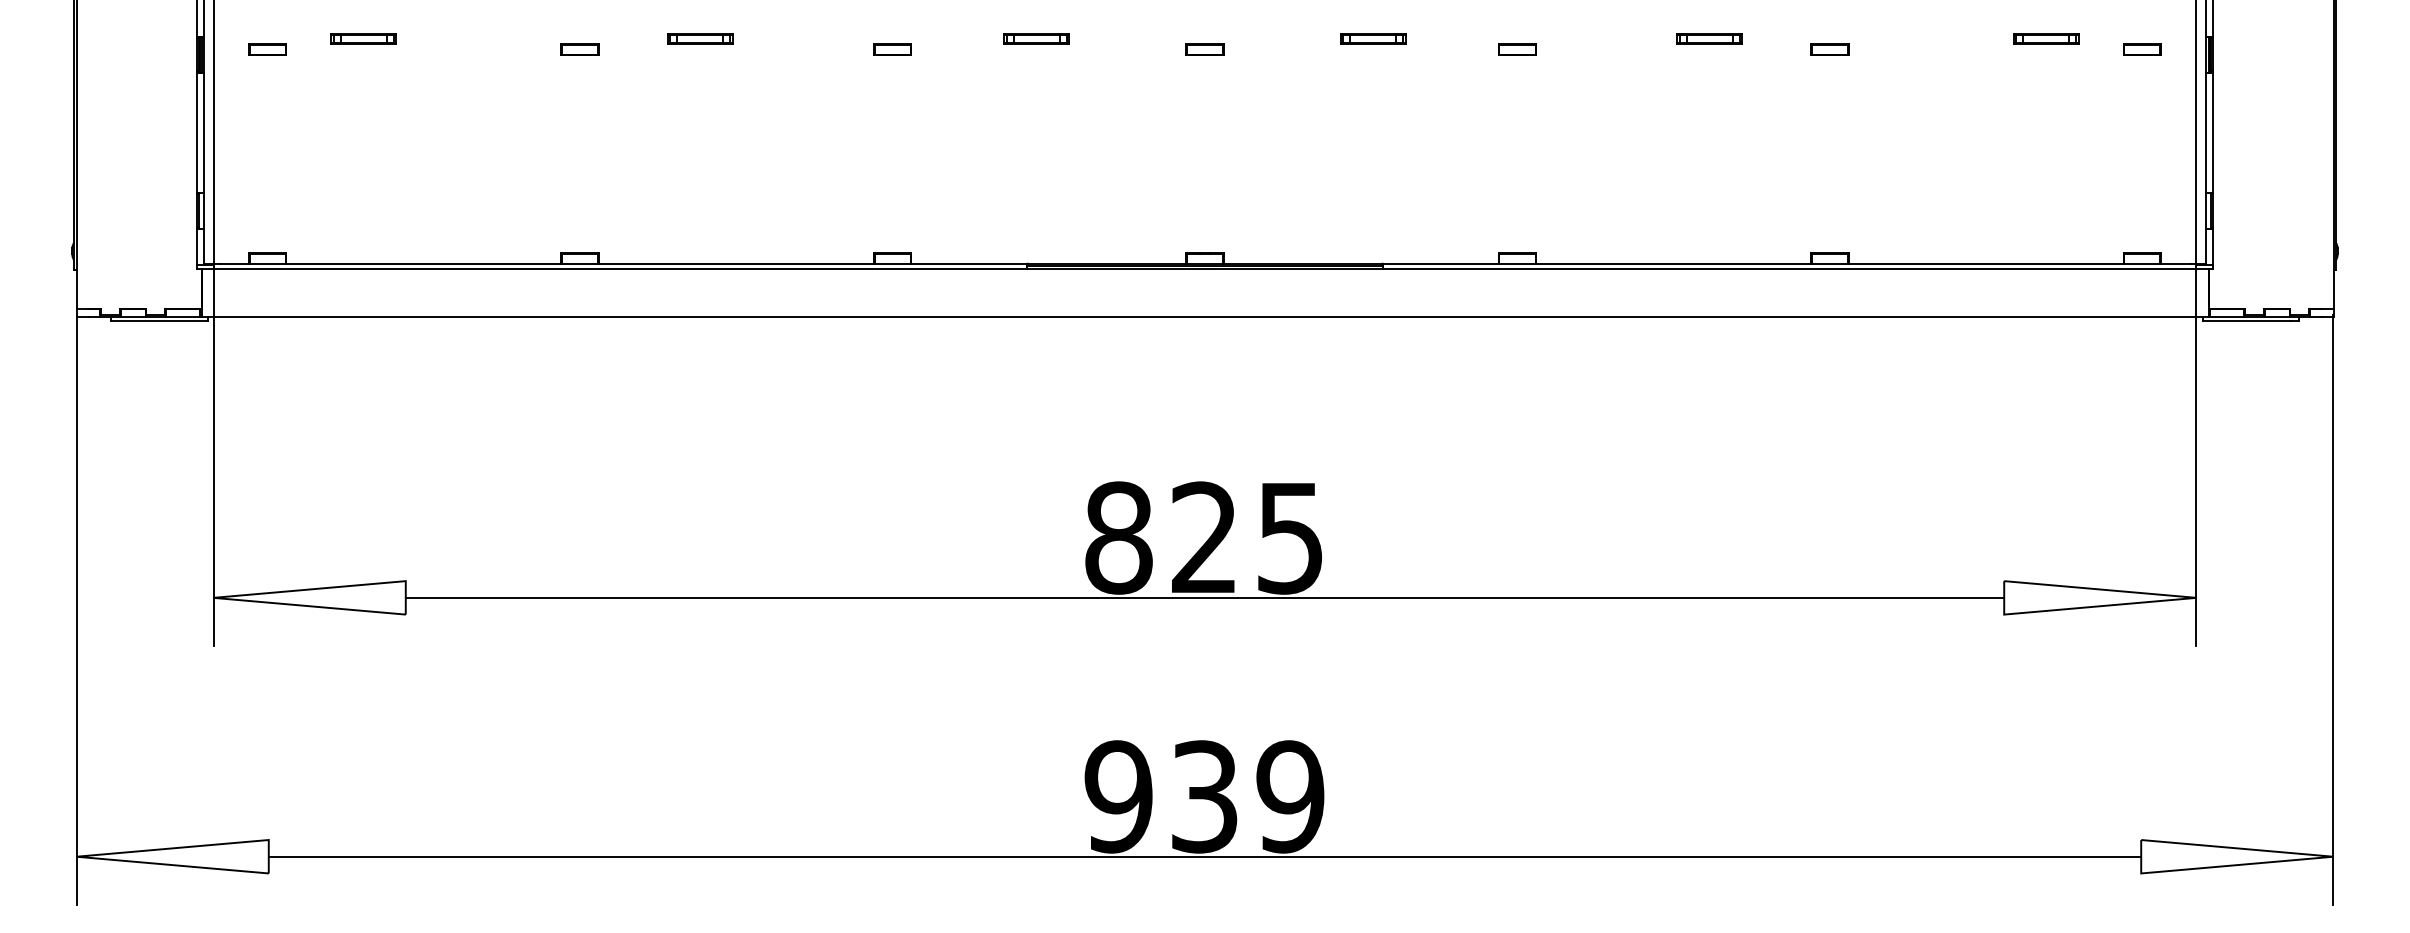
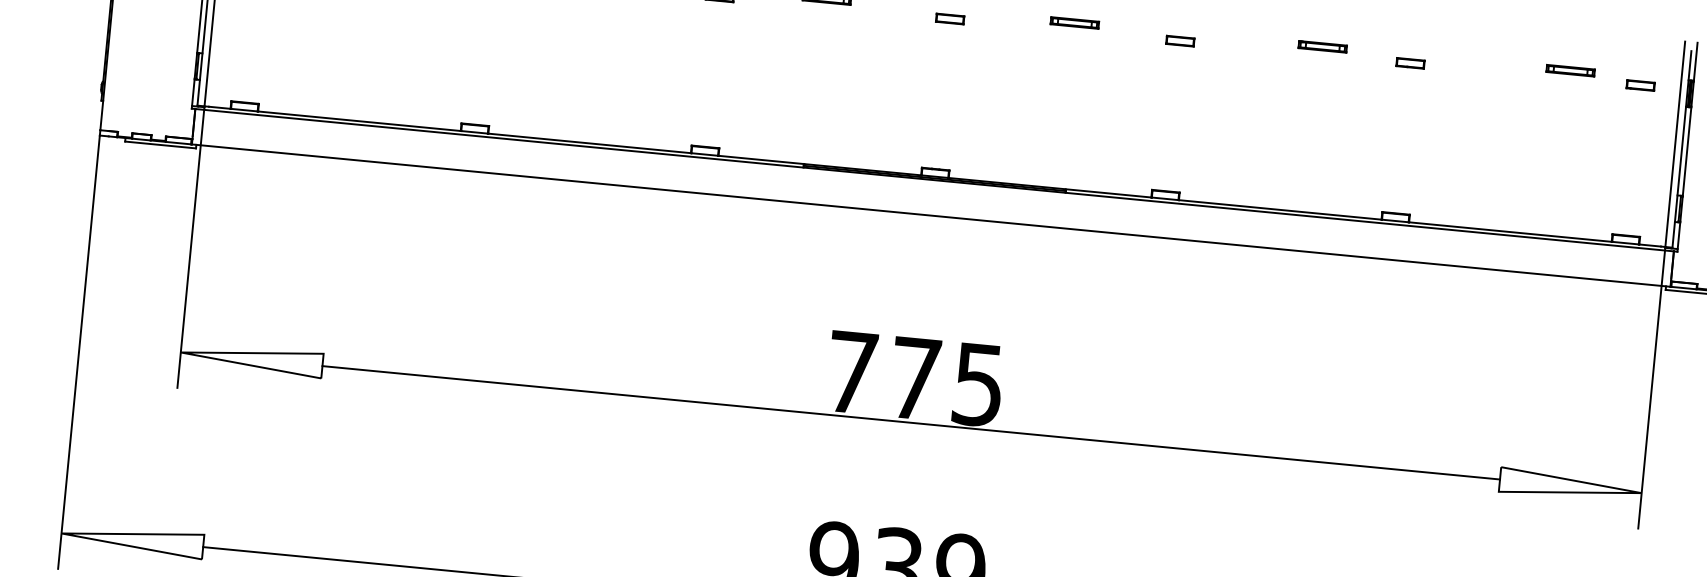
text: (1160, 537) -> (882, 375), 825 -> 775

